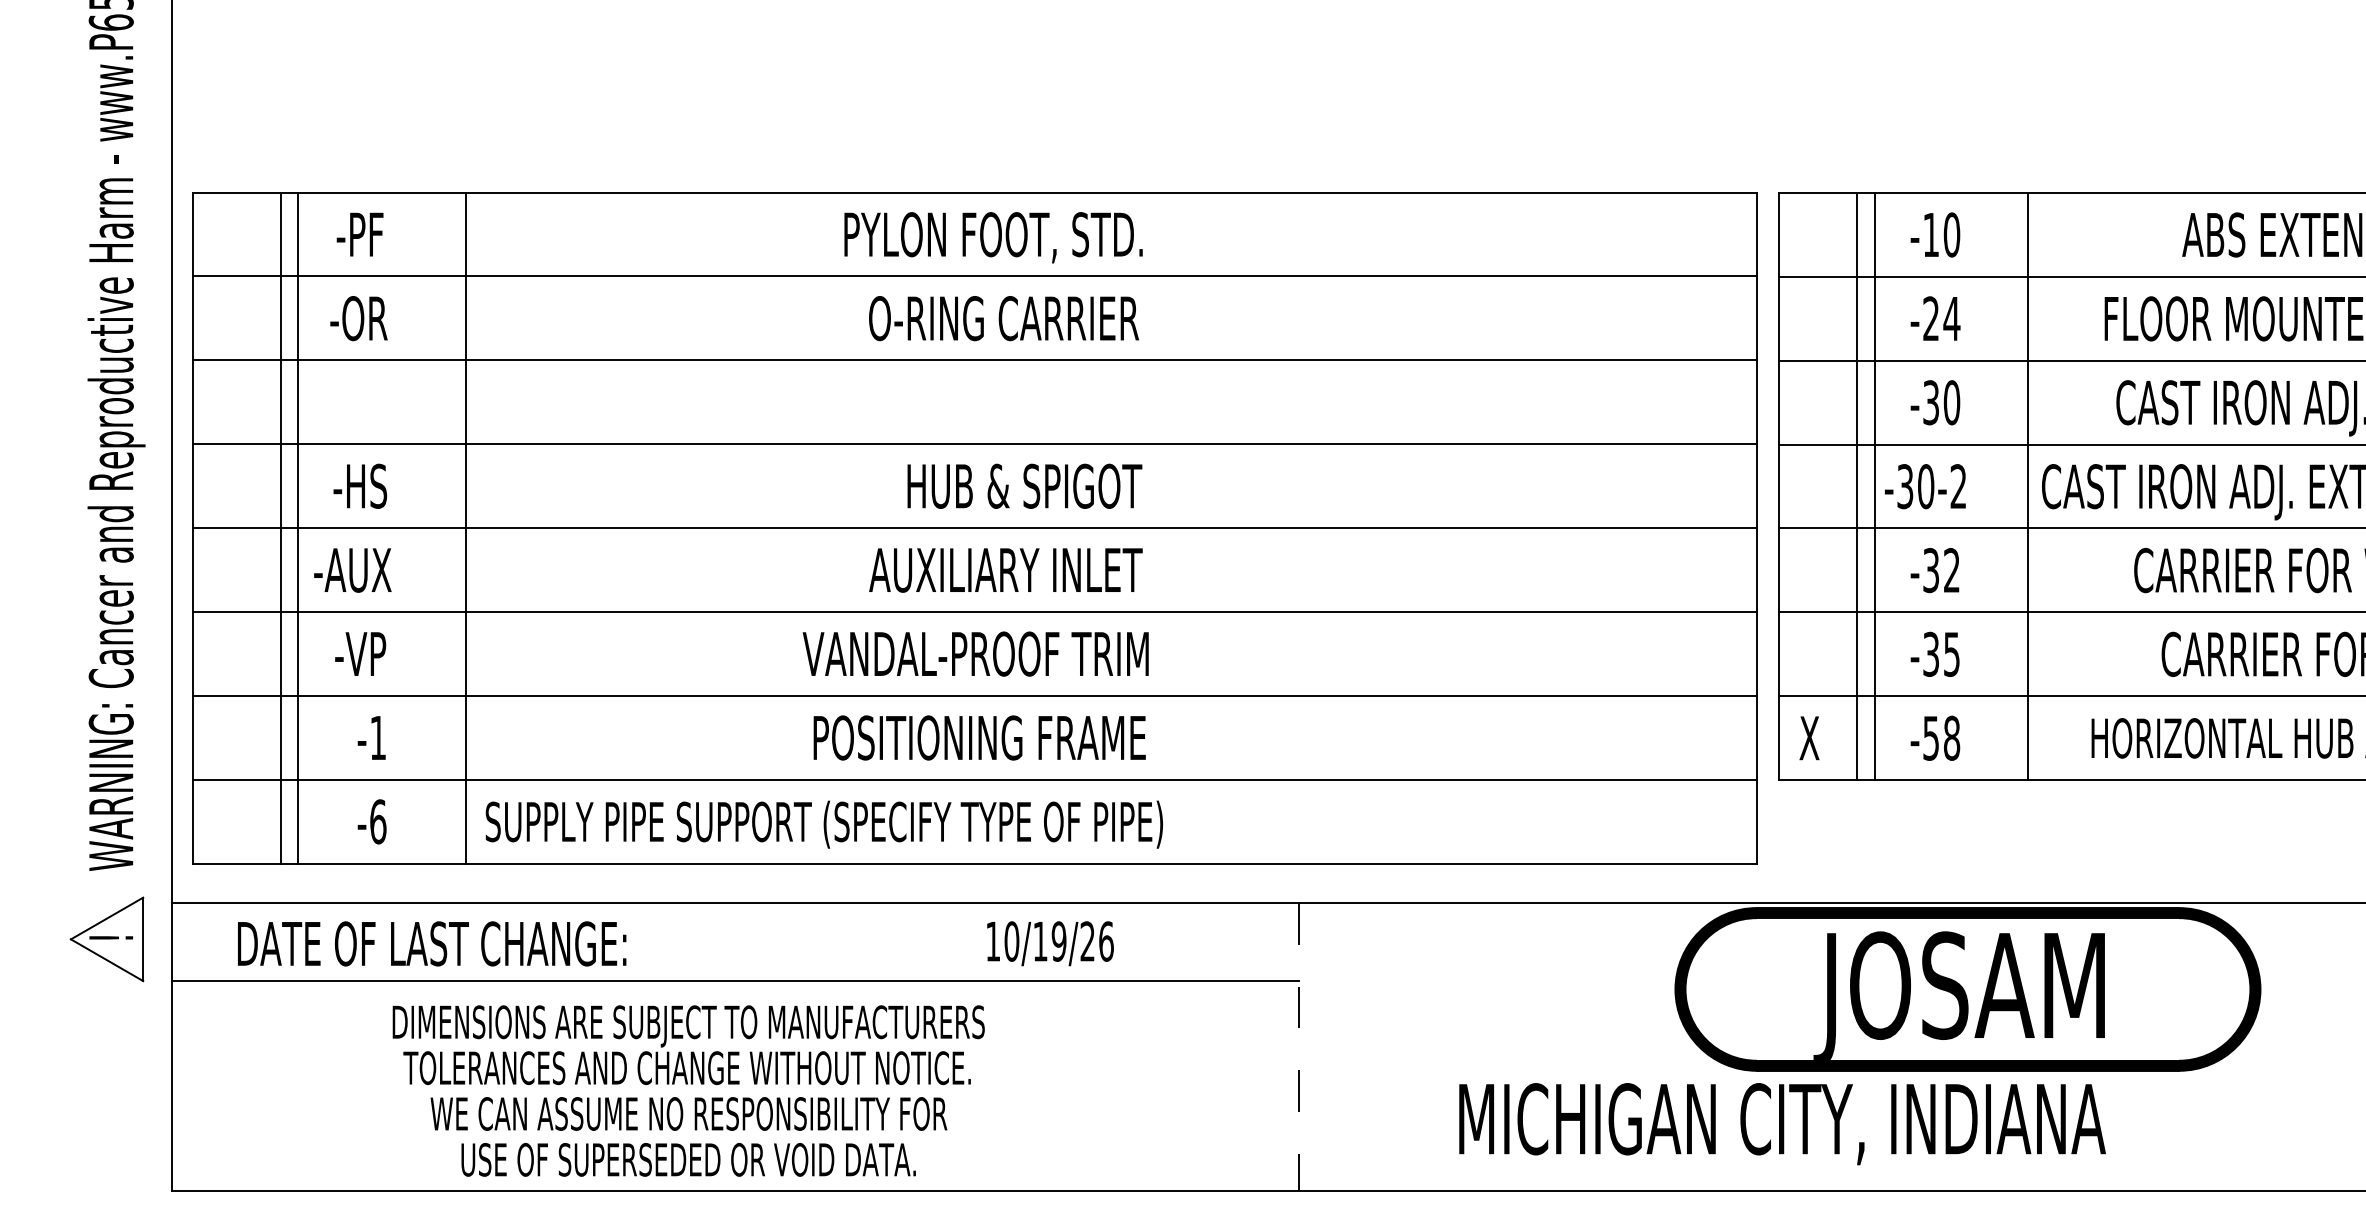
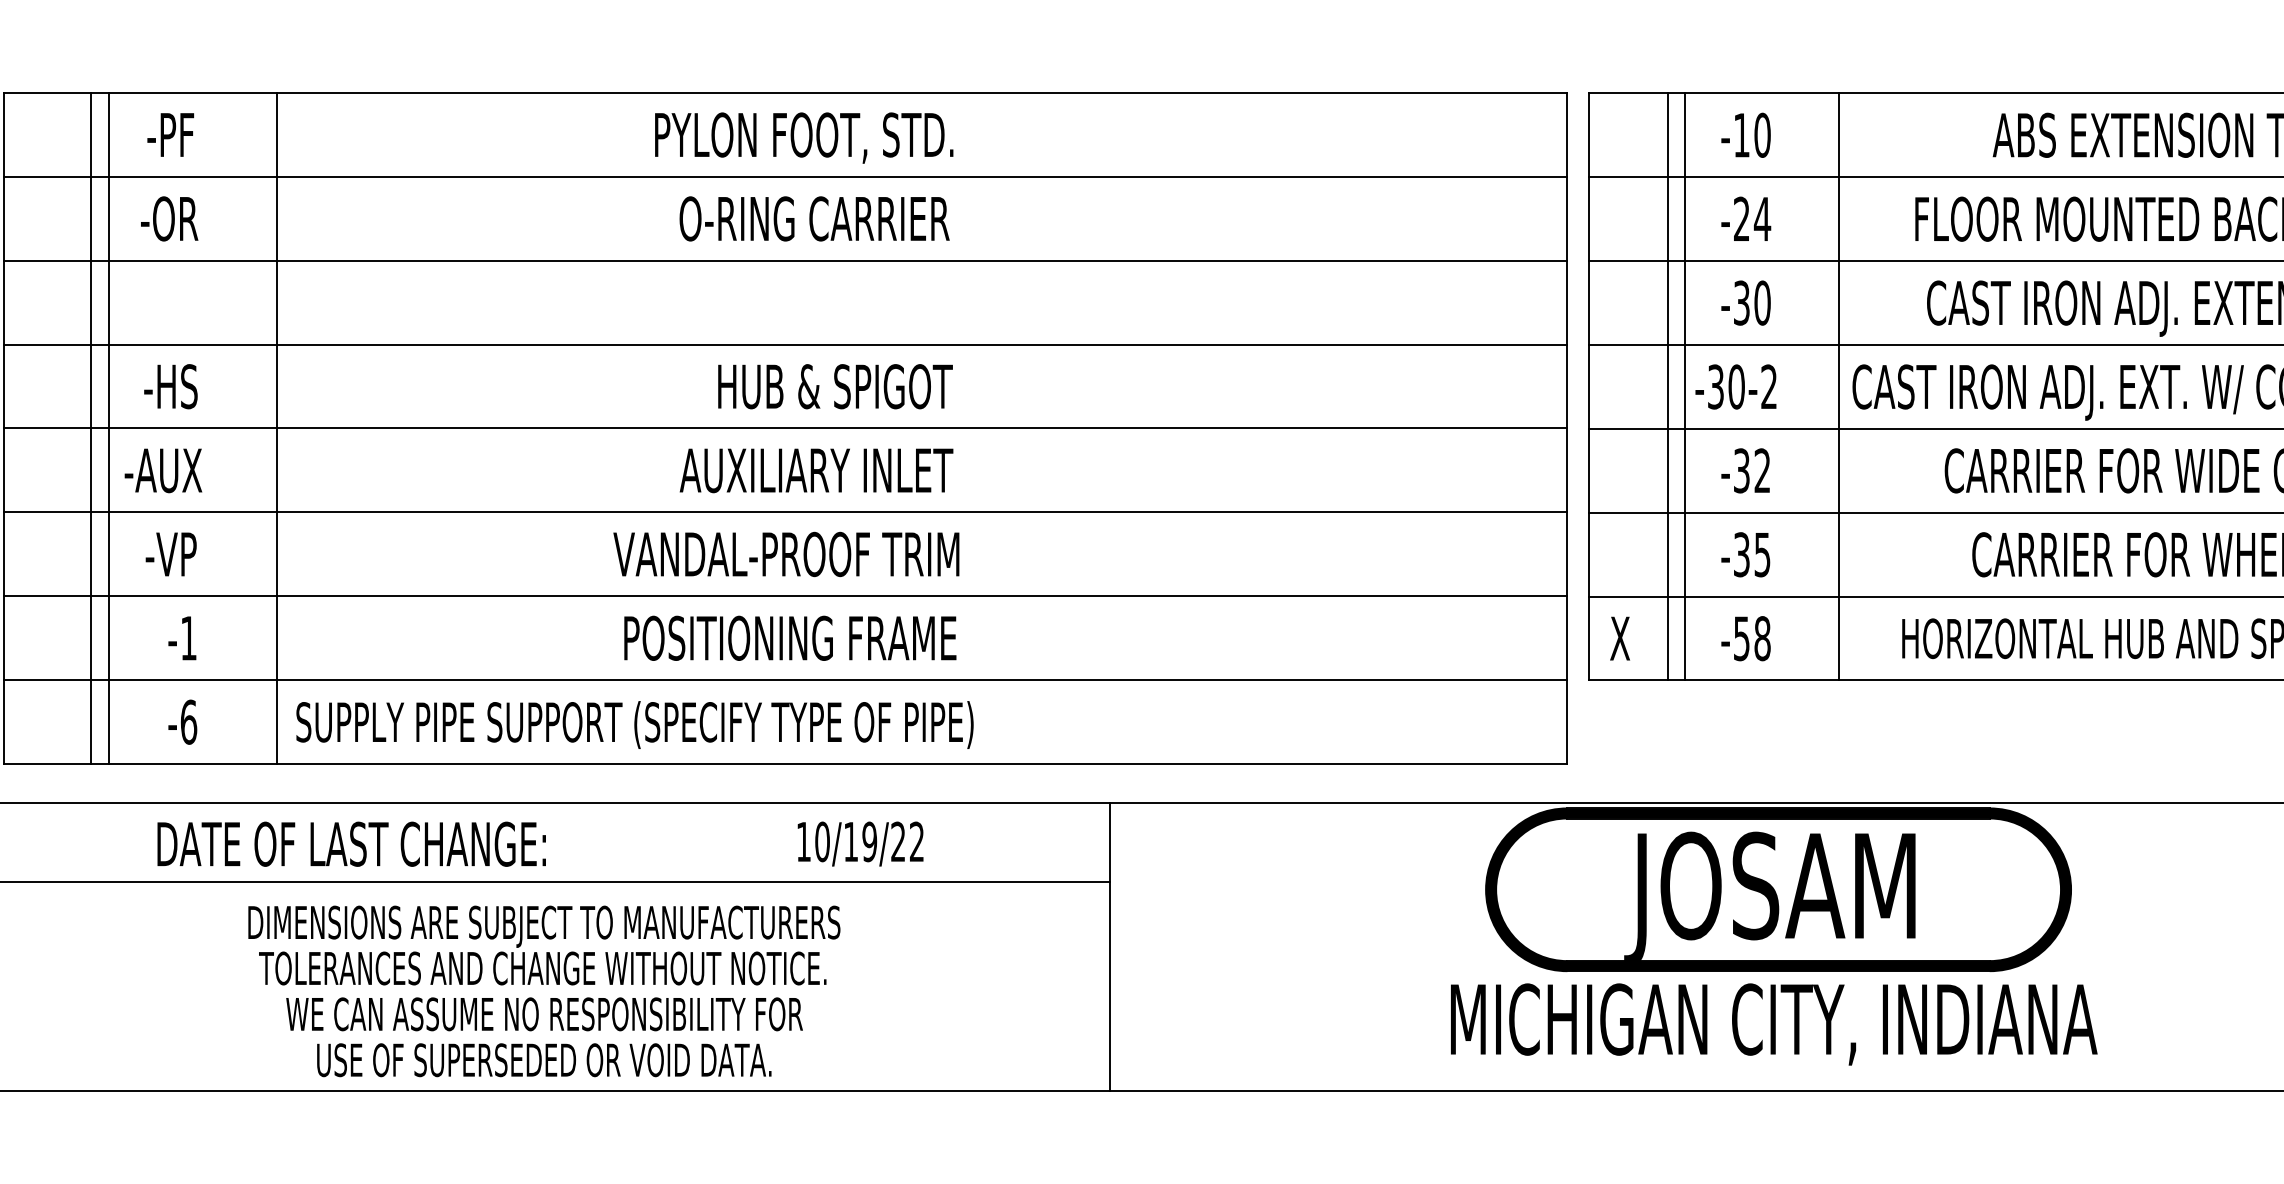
text: (1106, 941) -> (917, 841), 10/19/26 -> 10/19/22
text: (432, 943) -> (352, 843), moved
line: (1299, 1047) -> (1110, 947), dashed -> solid
text: (688, 1090) -> (544, 990), moved
text: (1782, 1124) -> (1774, 1024), moved

